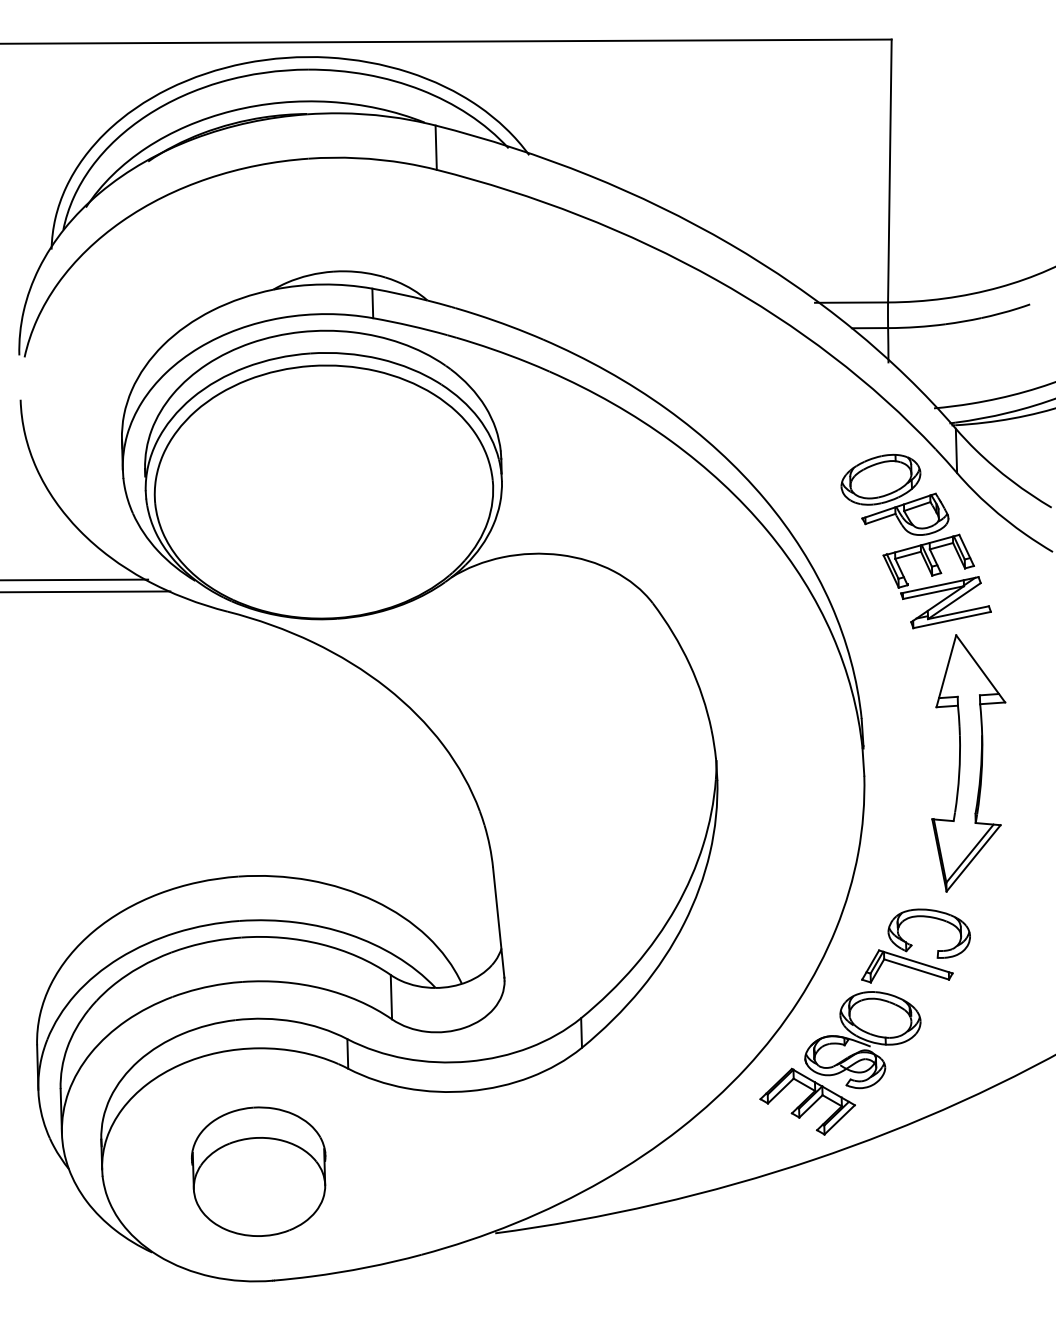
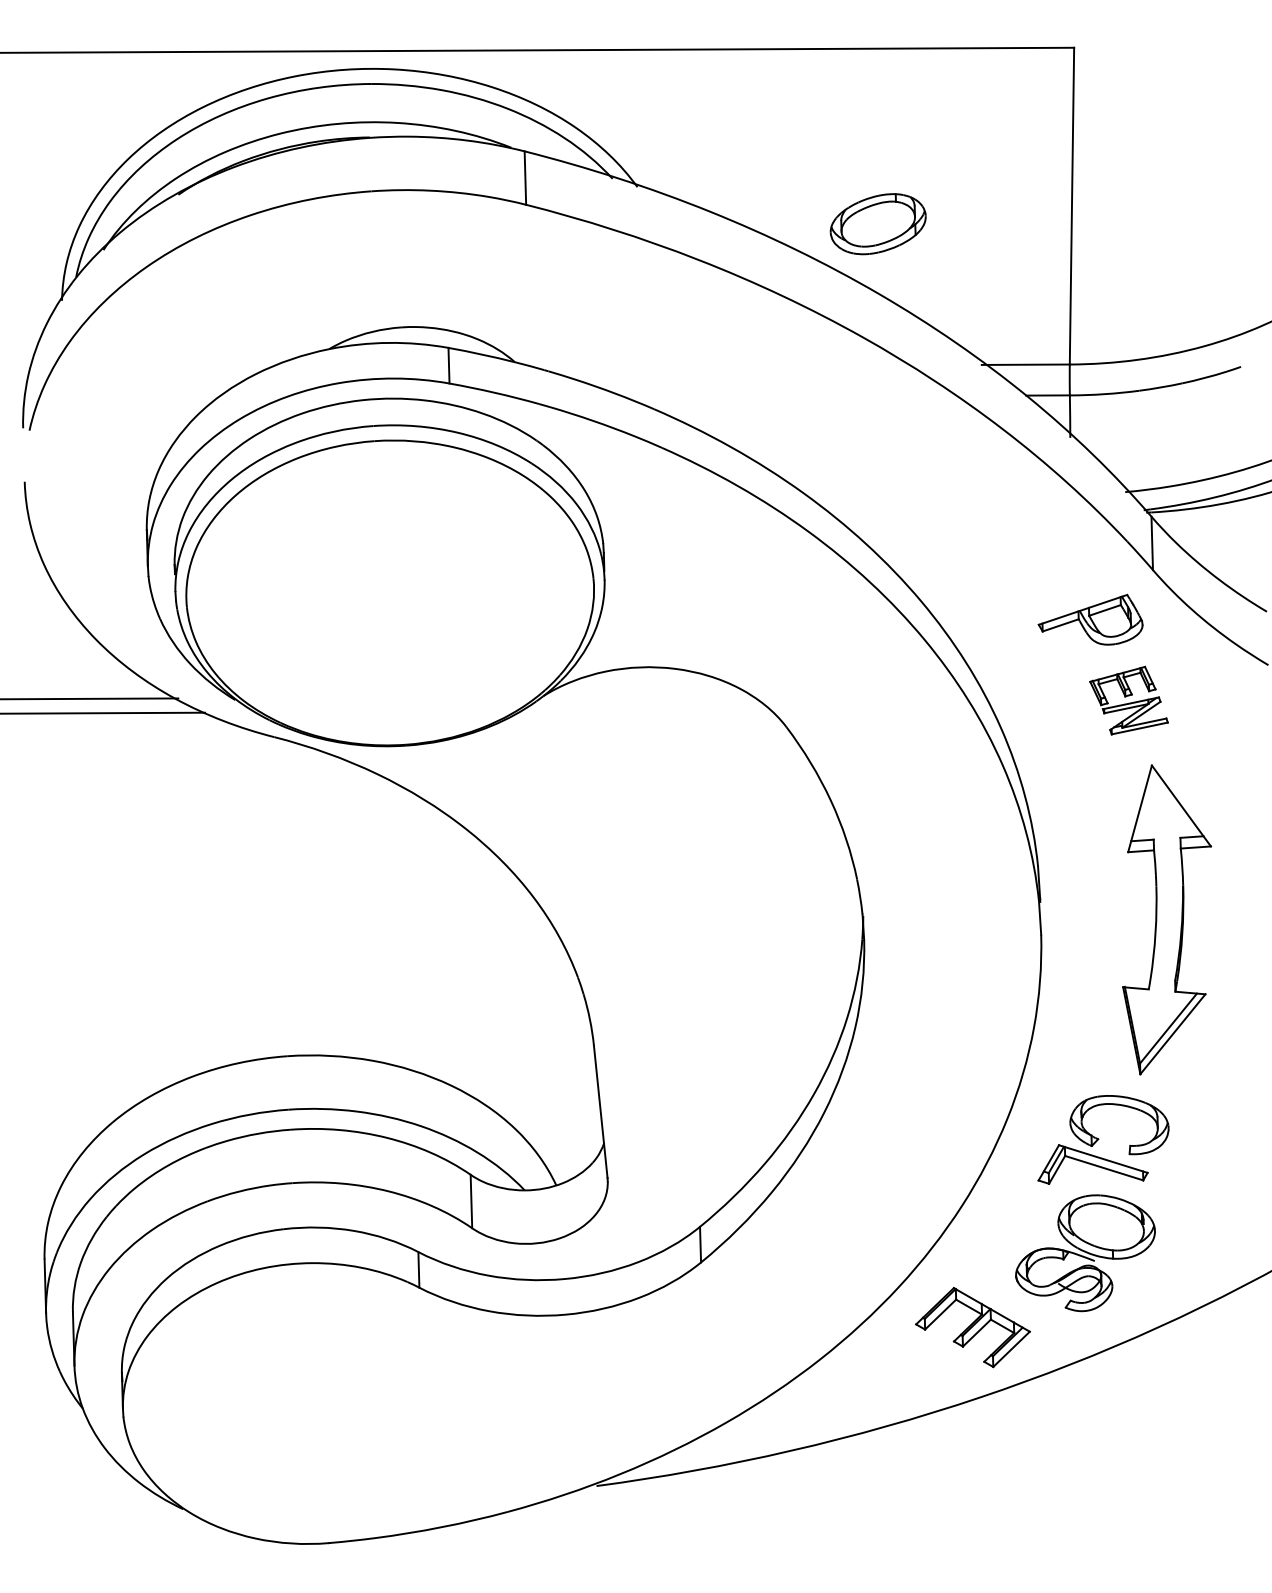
part: (880, 480) -> (877, 224), moved
part: (936, 581) -> (1128, 700), size x0.6
part: (862, 1040) -> (1085, 1253), moved
part: (258, 1171) -> (311, 1411), removed

